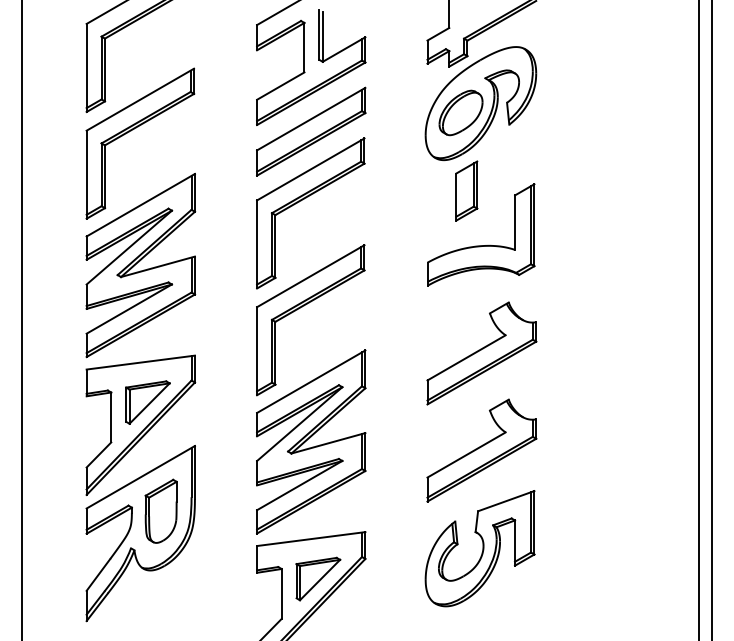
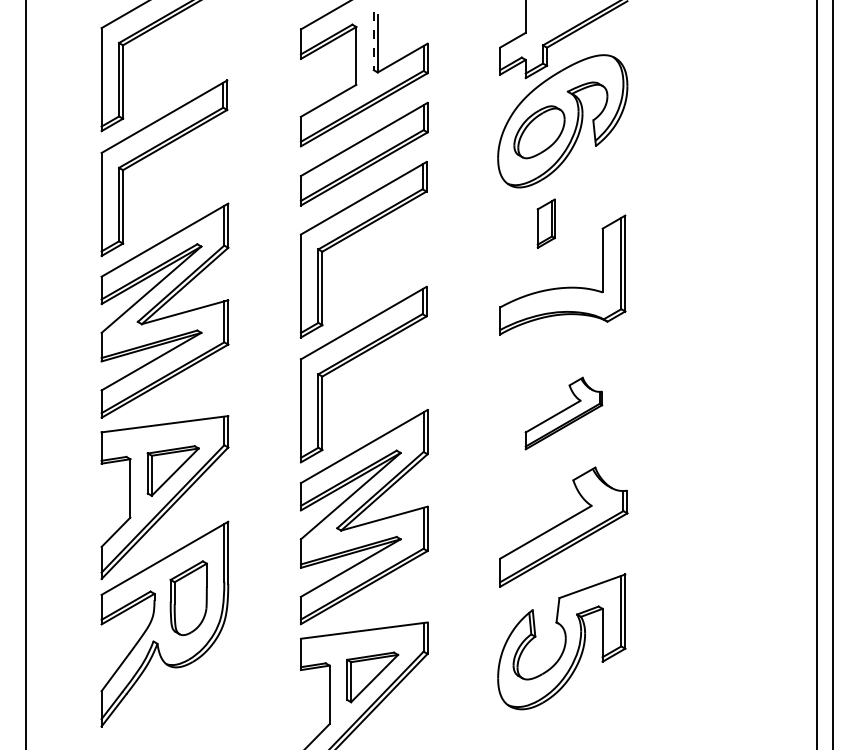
line: (319, 35) -> (373, 41), solid -> dashed
part: (467, 190) -> (546, 223), size x0.7
part: (481, 353) -> (563, 413), size x0.6

